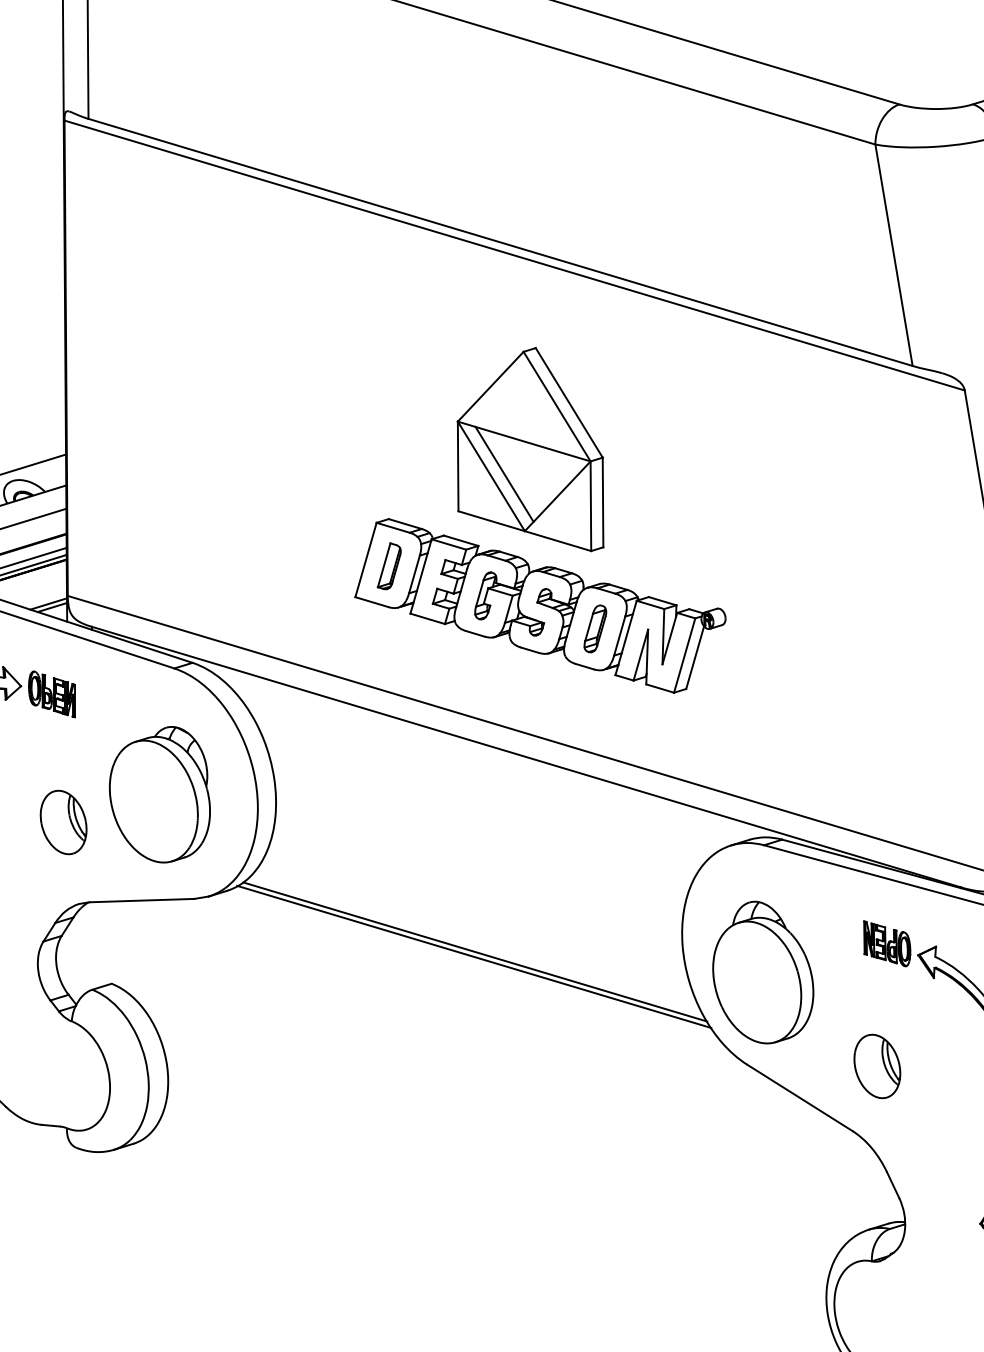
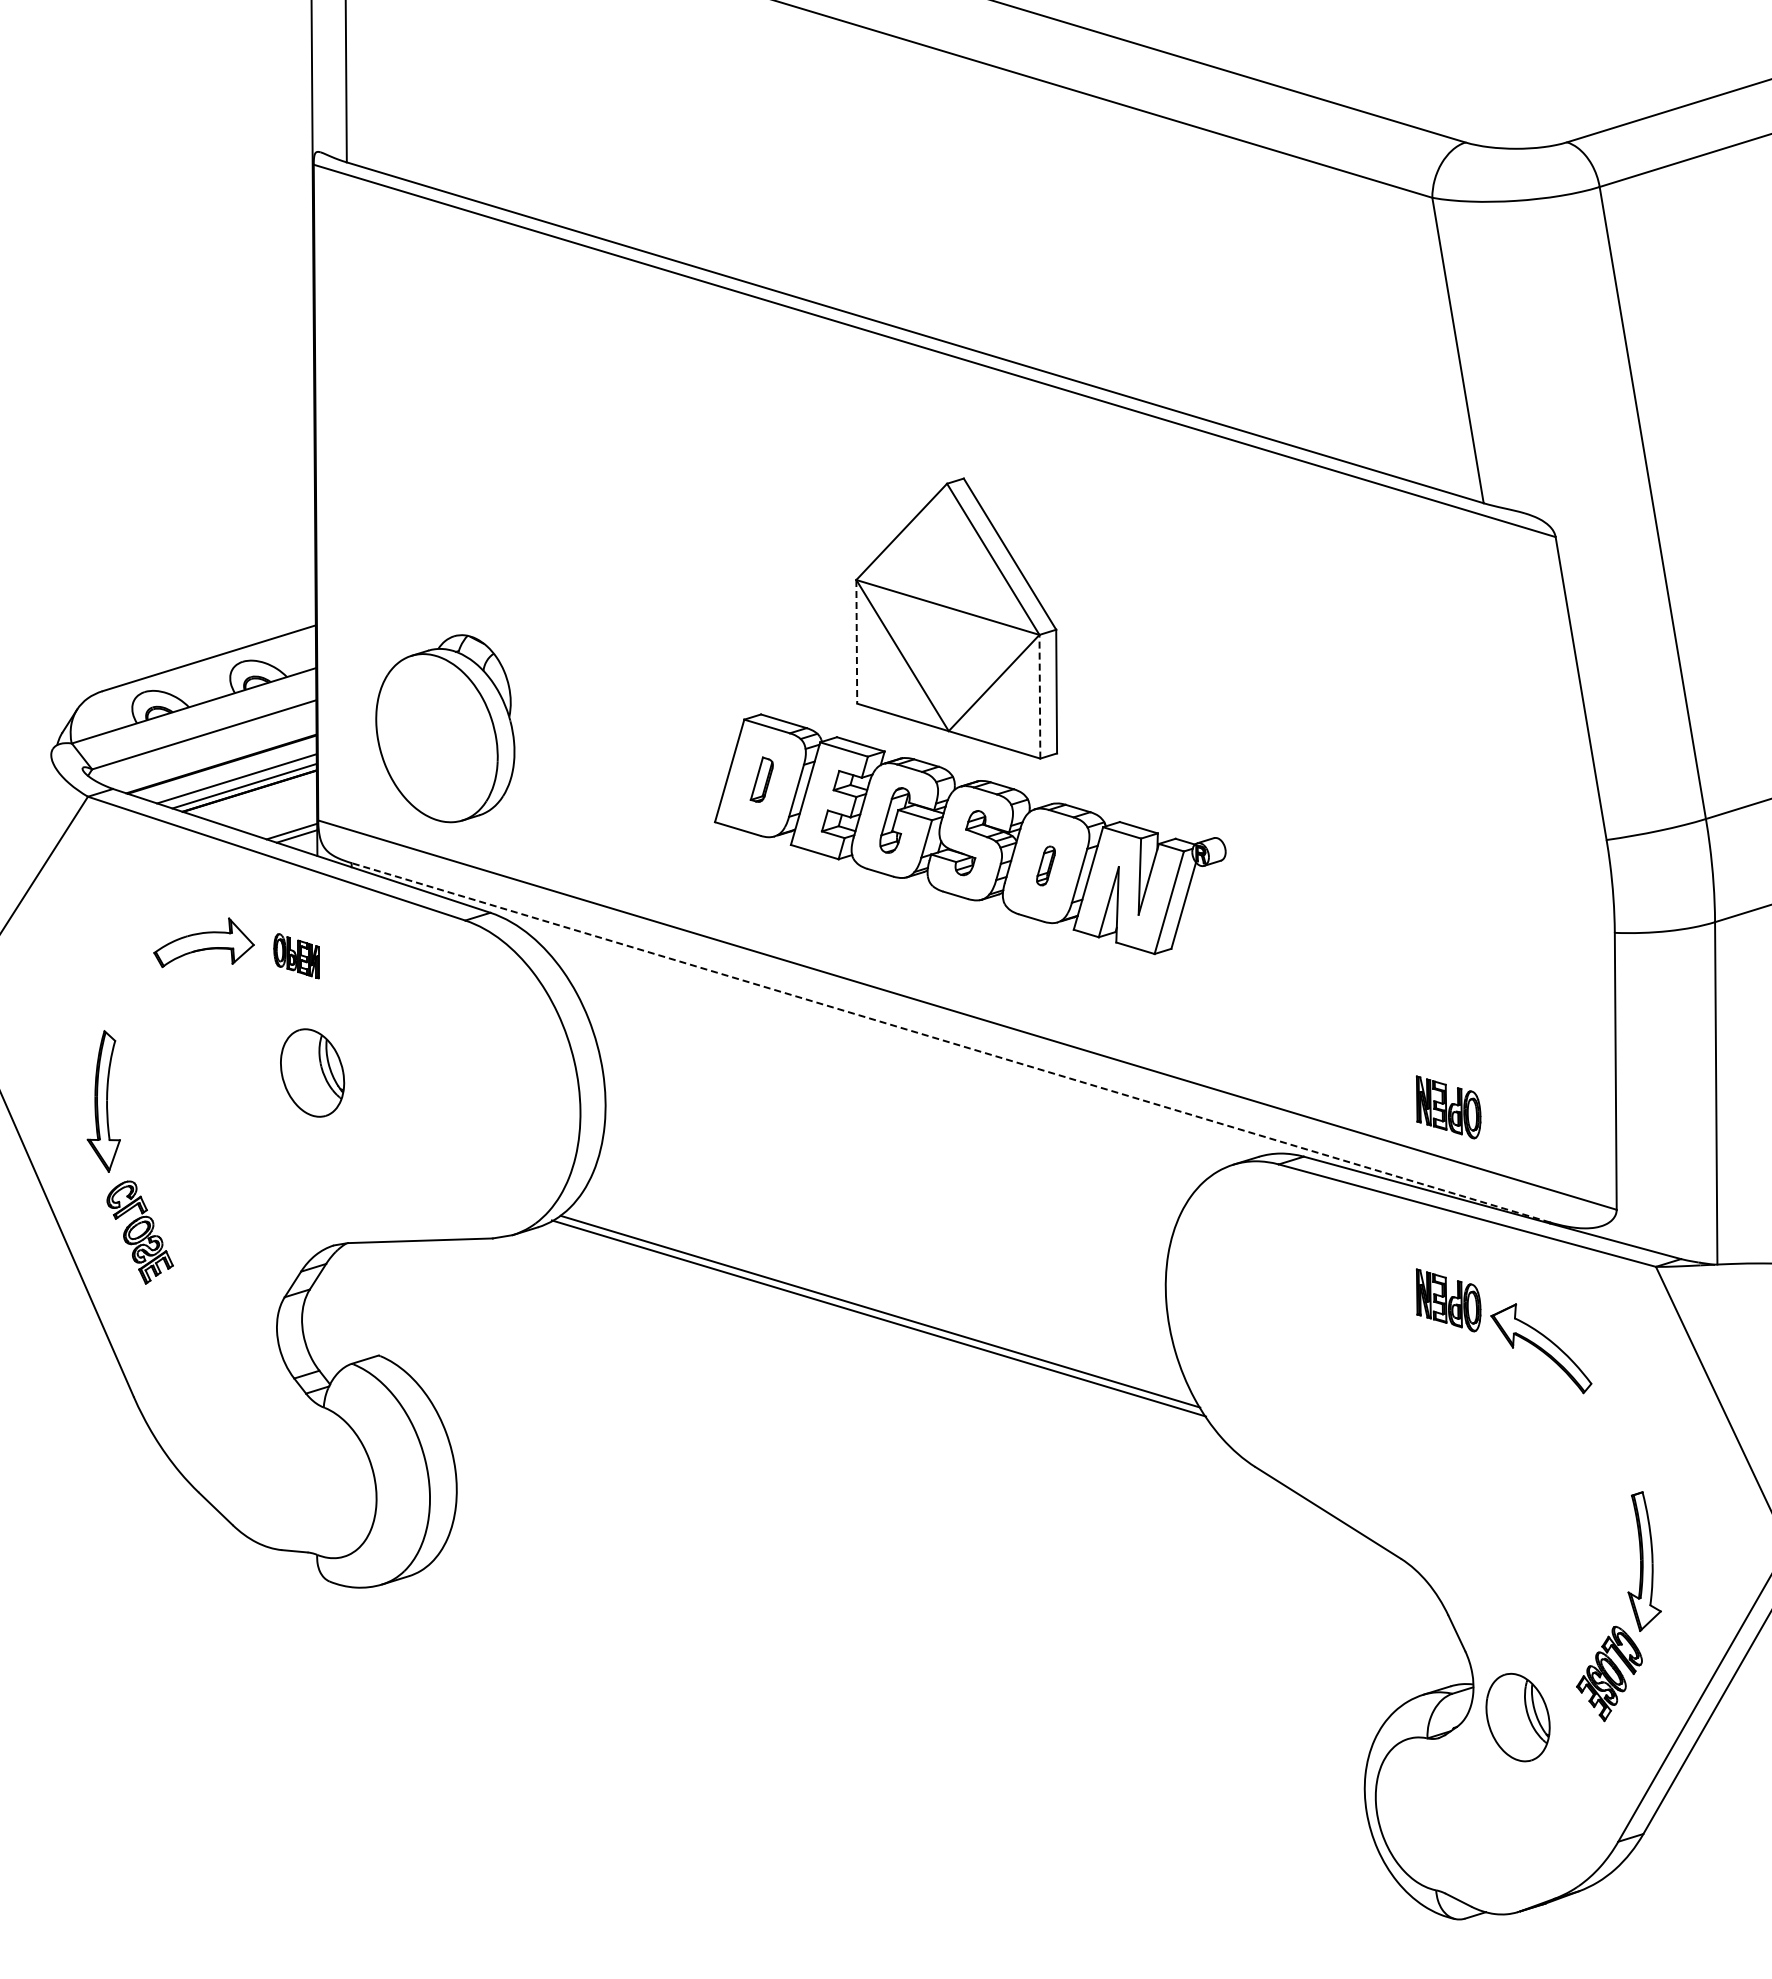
line: (457, 466) -> (856, 641), solid -> dashed
line: (504, 474) -> (920, 652), removed
line: (590, 506) -> (1039, 696), solid -> dashed
part: (389, 566) -> (761, 779), size x0.7
part: (594, 628) -> (1045, 865), size x0.6
part: (52, 693) -> (296, 955), size x0.7
line: (526, 756) -> (950, 1042), solid -> dashed
part: (160, 794) -> (445, 728), moved
part: (887, 803) -> (1448, 1107), added
part: (63, 822) -> (312, 1072), moved
part: (763, 972) -> (1277, 1339), removed
part: (876, 1066) -> (1517, 1717), moved

